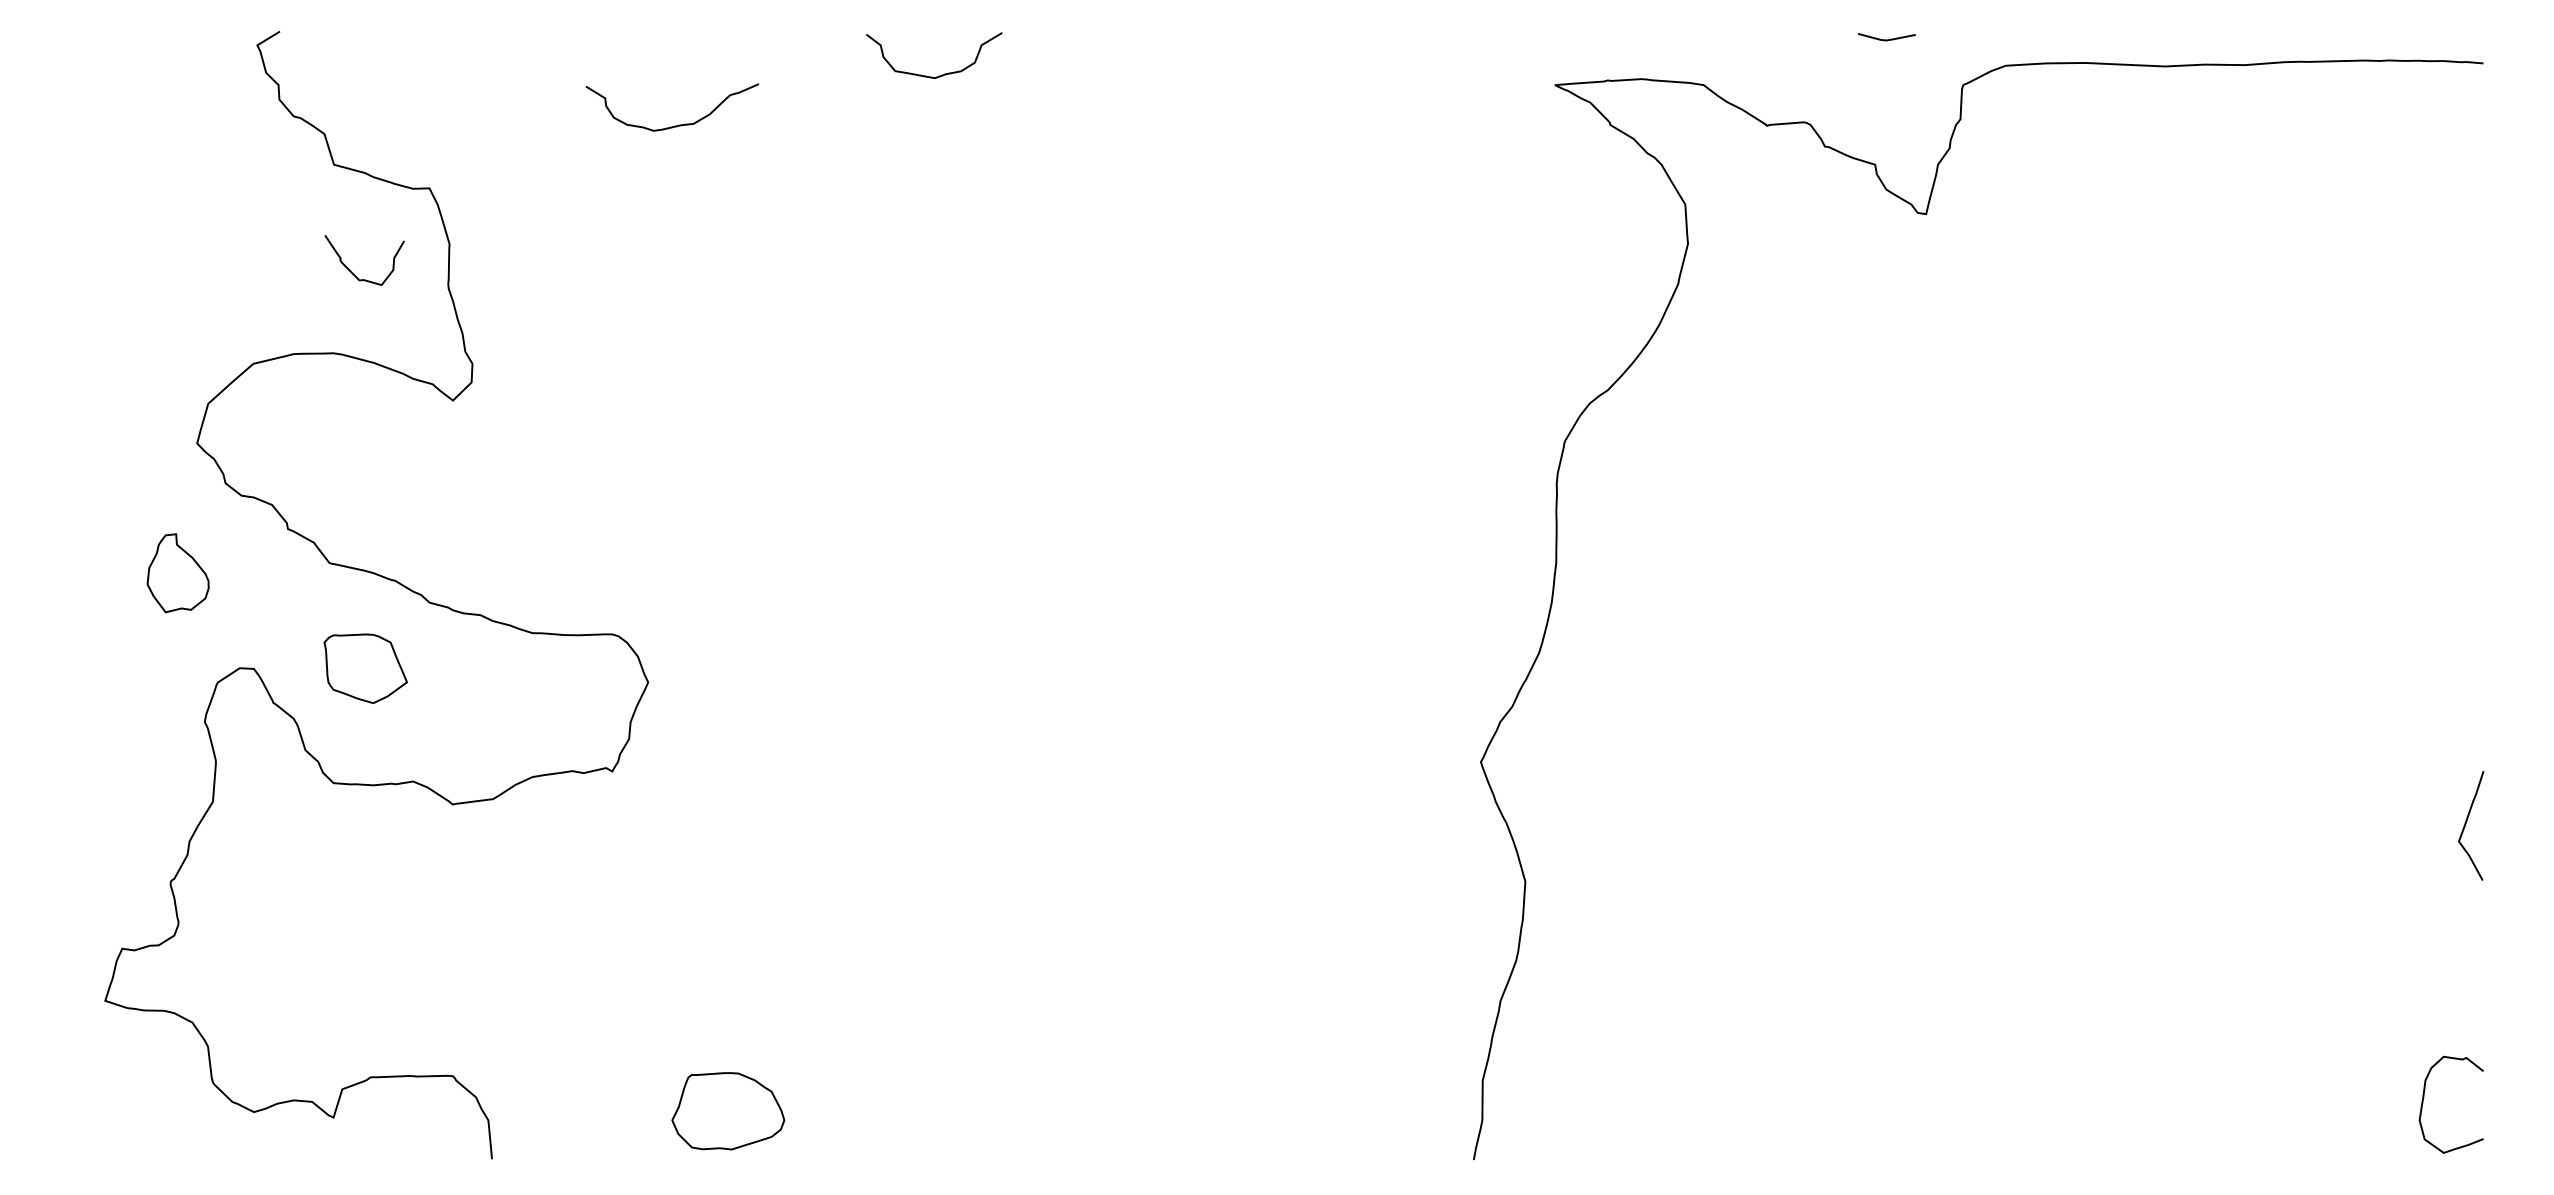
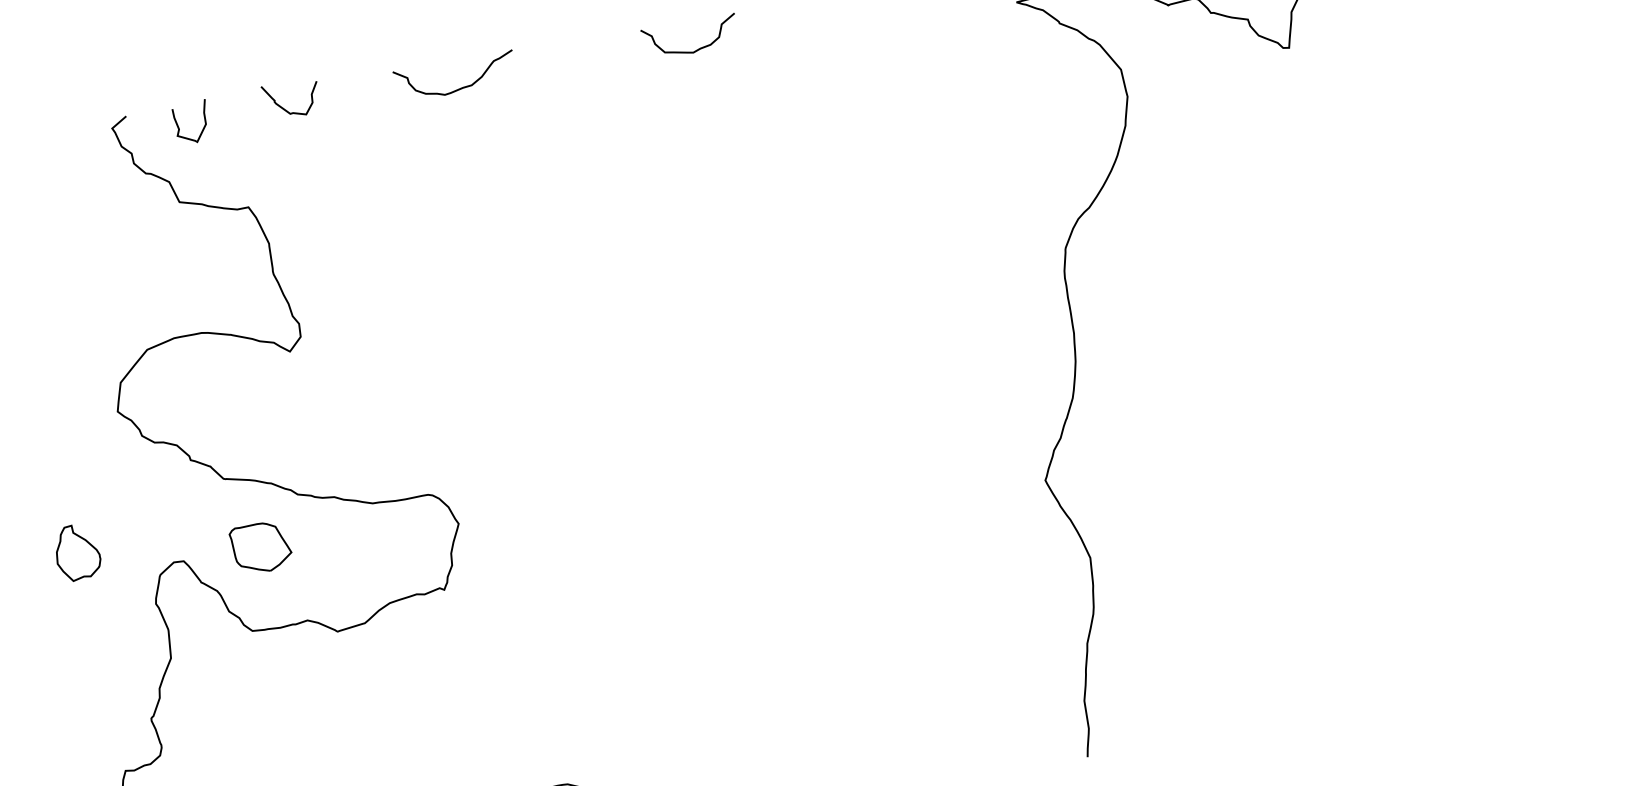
curve: (351, 59) -> (179, 127), added
curve: (941, 74) -> (697, 49), moved
curve: (674, 125) -> (458, 88), moved
curve: (350, 269) -> (282, 107), moved
part: (177, 573) -> (77, 552), moved

